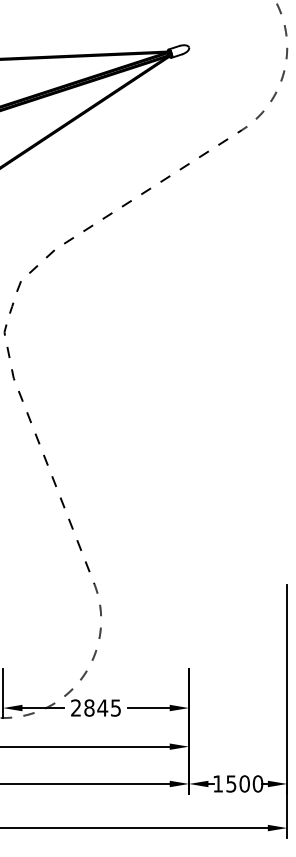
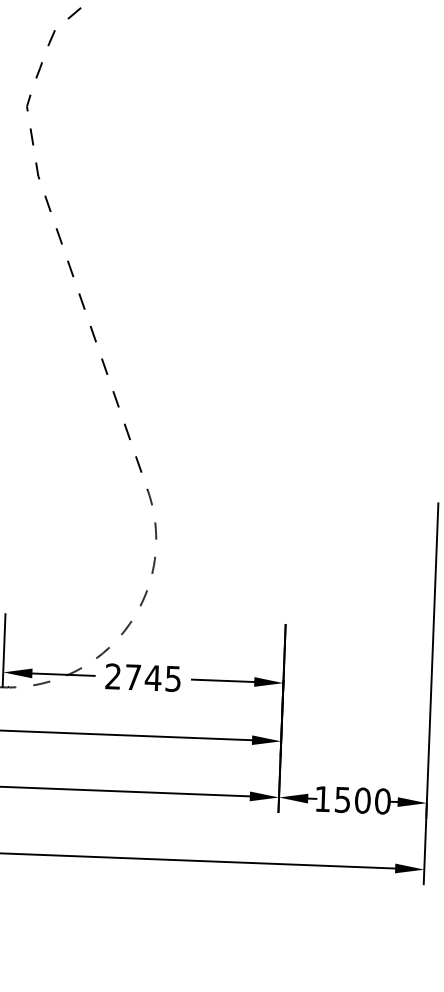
text: (89, 707) -> (133, 676), 2845 -> 2745

